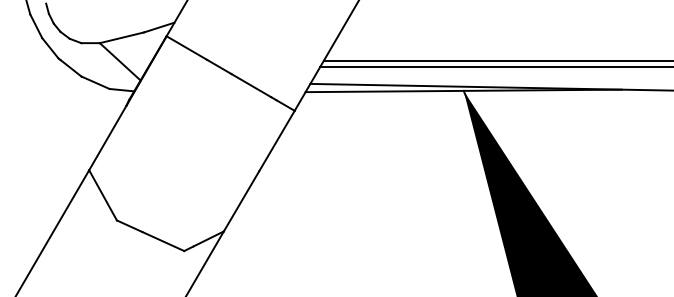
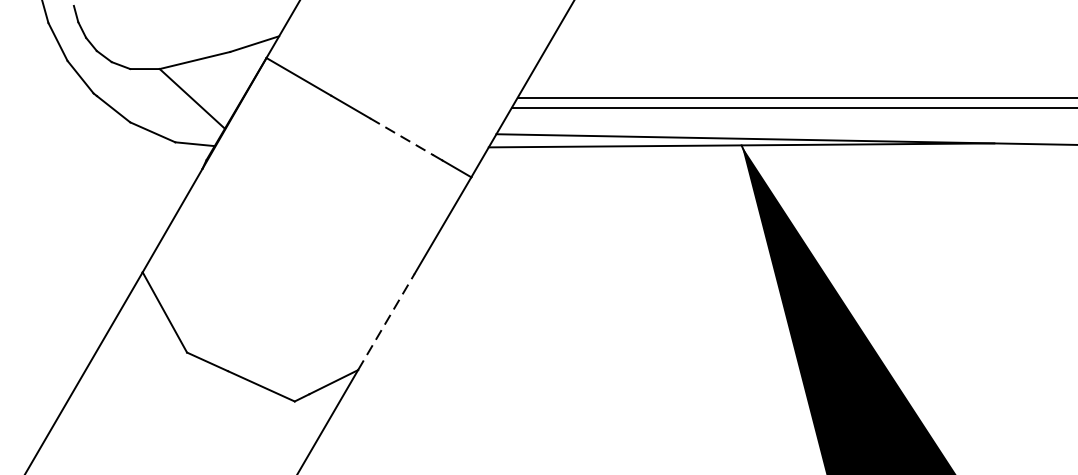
line: (251, 85) -> (402, 136), solid -> dashed
line: (241, 201) -> (386, 322), solid -> dashed

